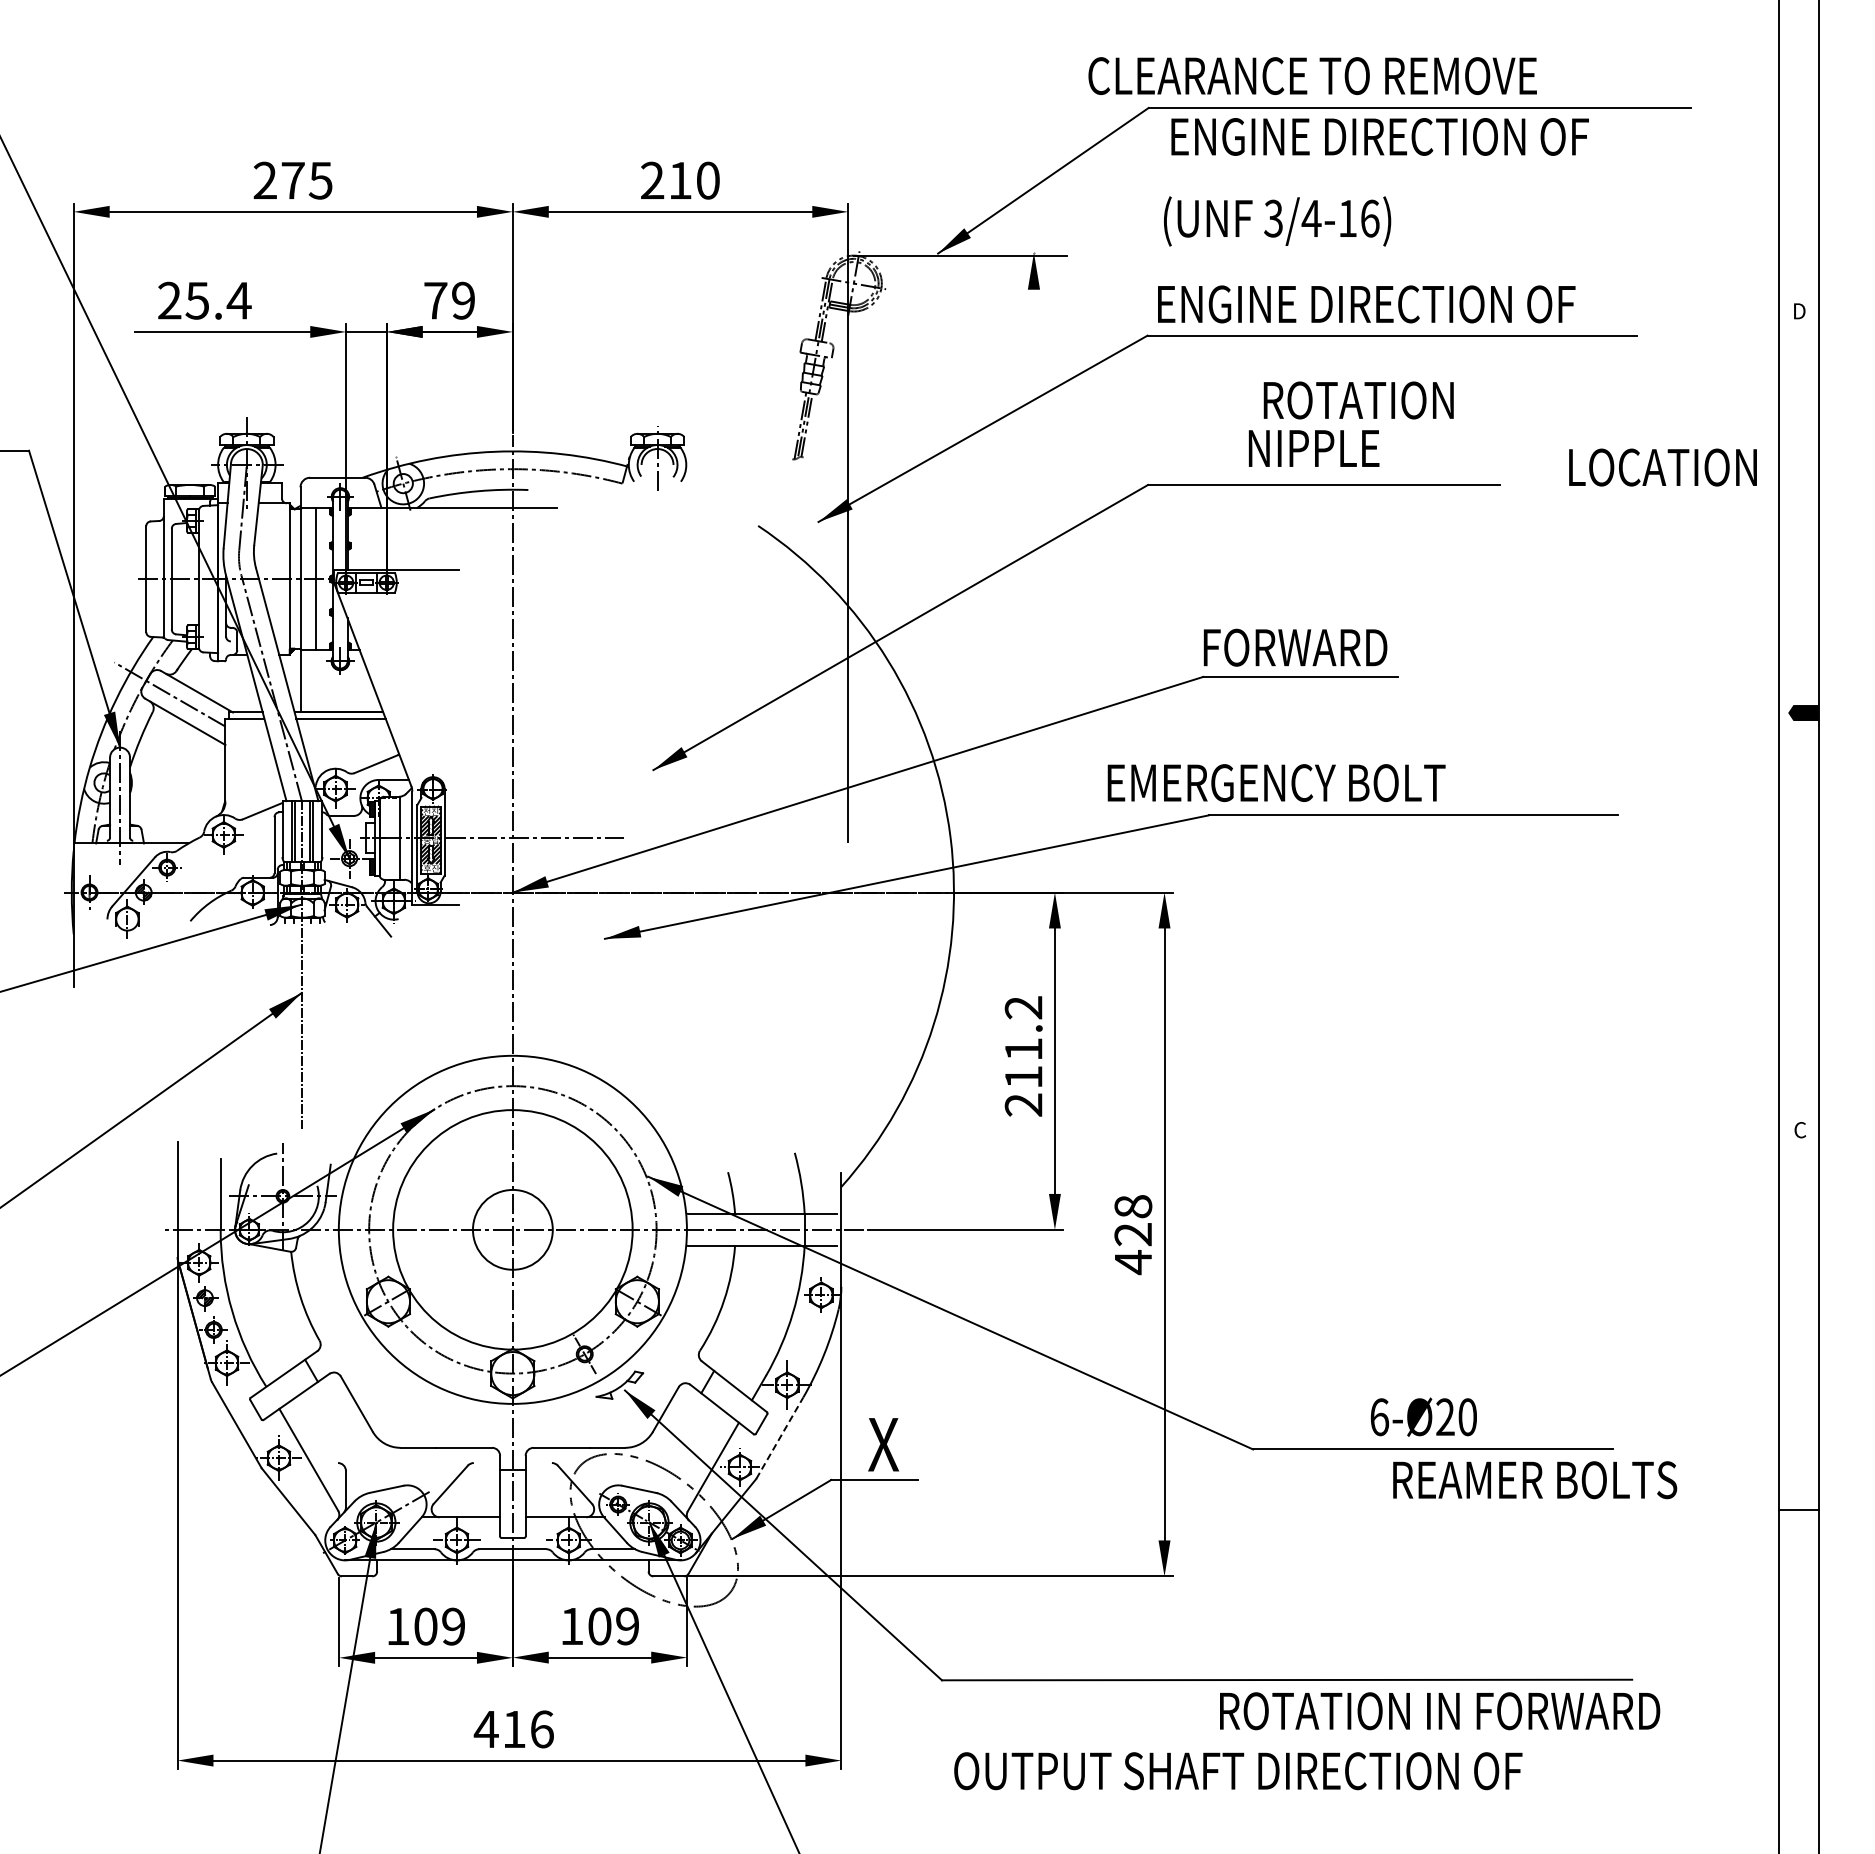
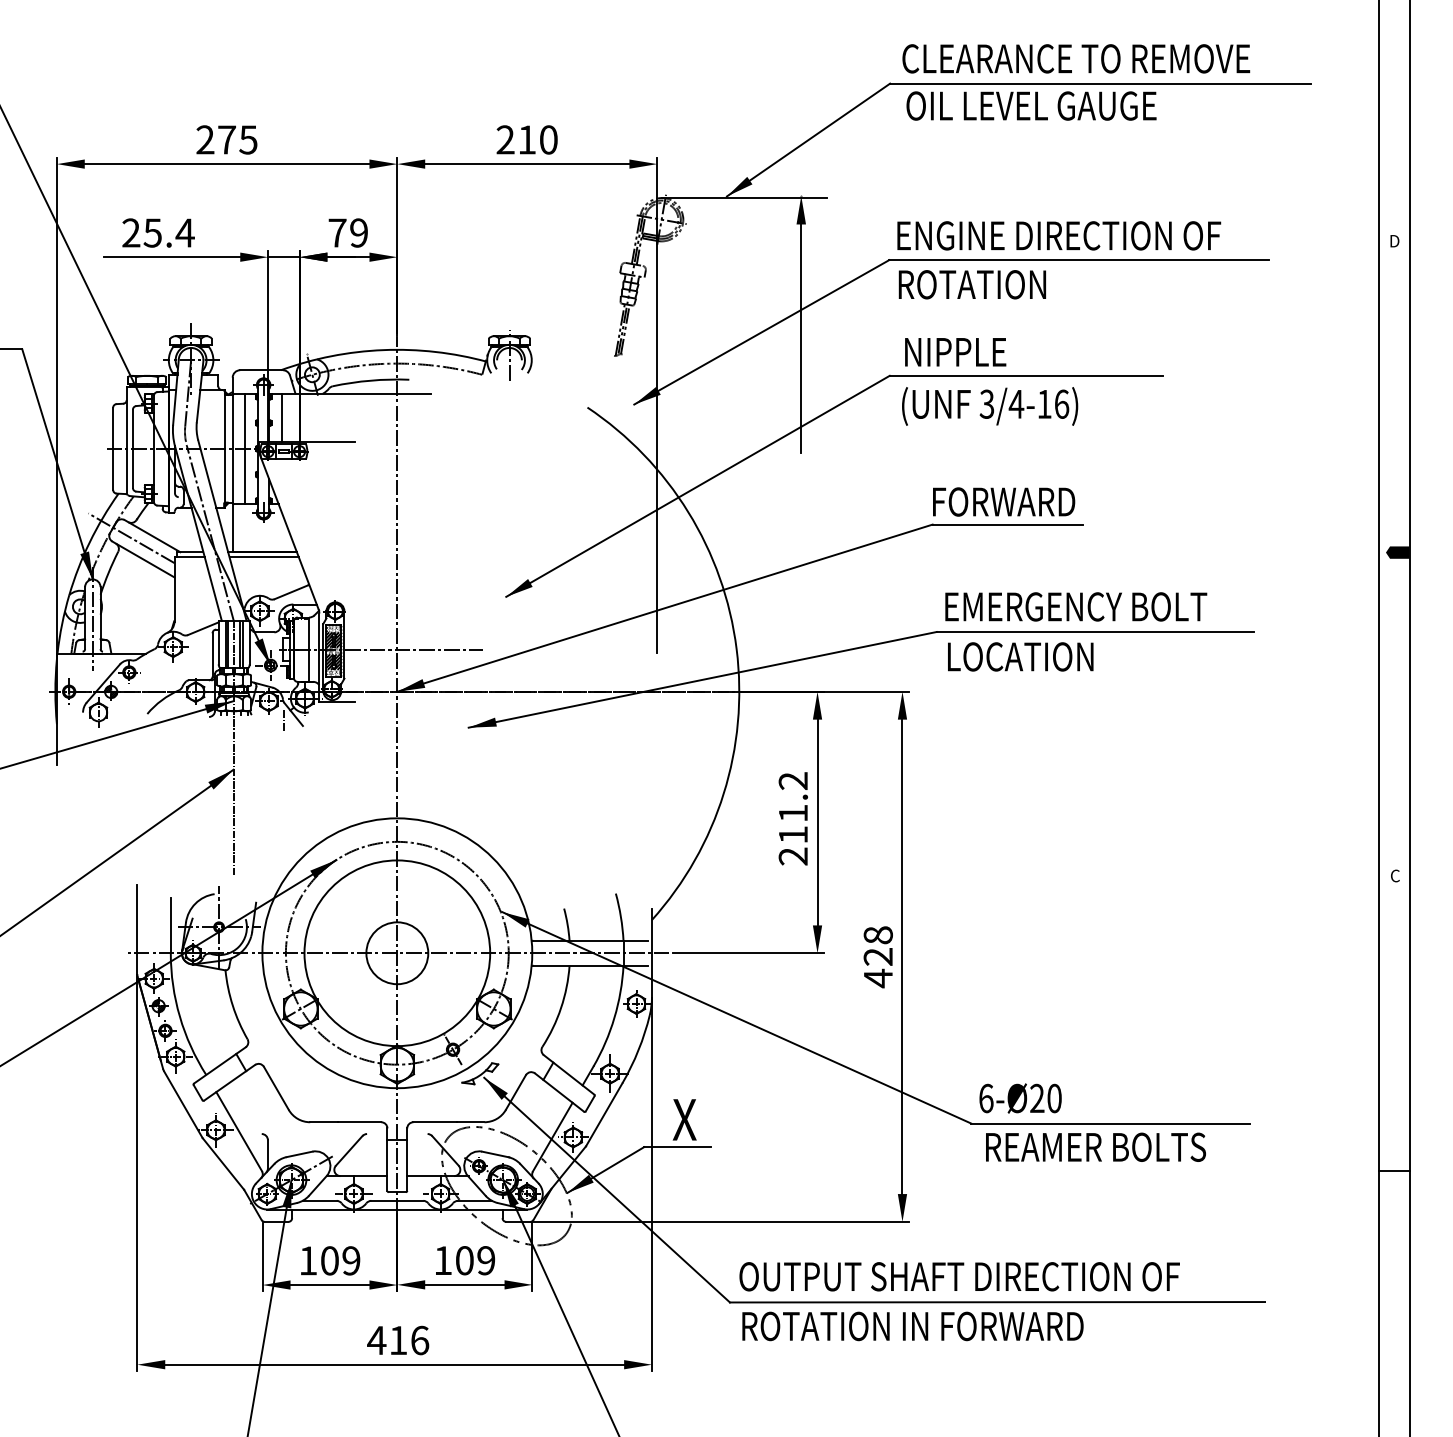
text: (1312, 75) -> (1076, 58), moved
text: (1378, 136) -> (1068, 105), ENGINE DIRECTION OF -> OIL LEVEL GAUGE
text: (1277, 221) -> (990, 406), moved
text: (1358, 400) -> (972, 284), moved
line: (1033, 433) -> (800, 335), added
text: (1313, 448) -> (955, 352), moved
text: (1662, 467) -> (1020, 656), moved
line: (364, 538) -> (282, 417), added
text: (1276, 782) -> (1076, 606), moved
line: (367, 928) -> (284, 719), added
text: (1423, 1416) -> (1020, 1097), moved
line: (780, 1437) -> (604, 1114), dashed -> solid
text: (1535, 1480) -> (1096, 1147), moved
text: (1440, 1711) -> (913, 1326), moved
text: (1238, 1771) -> (959, 1277), moved

